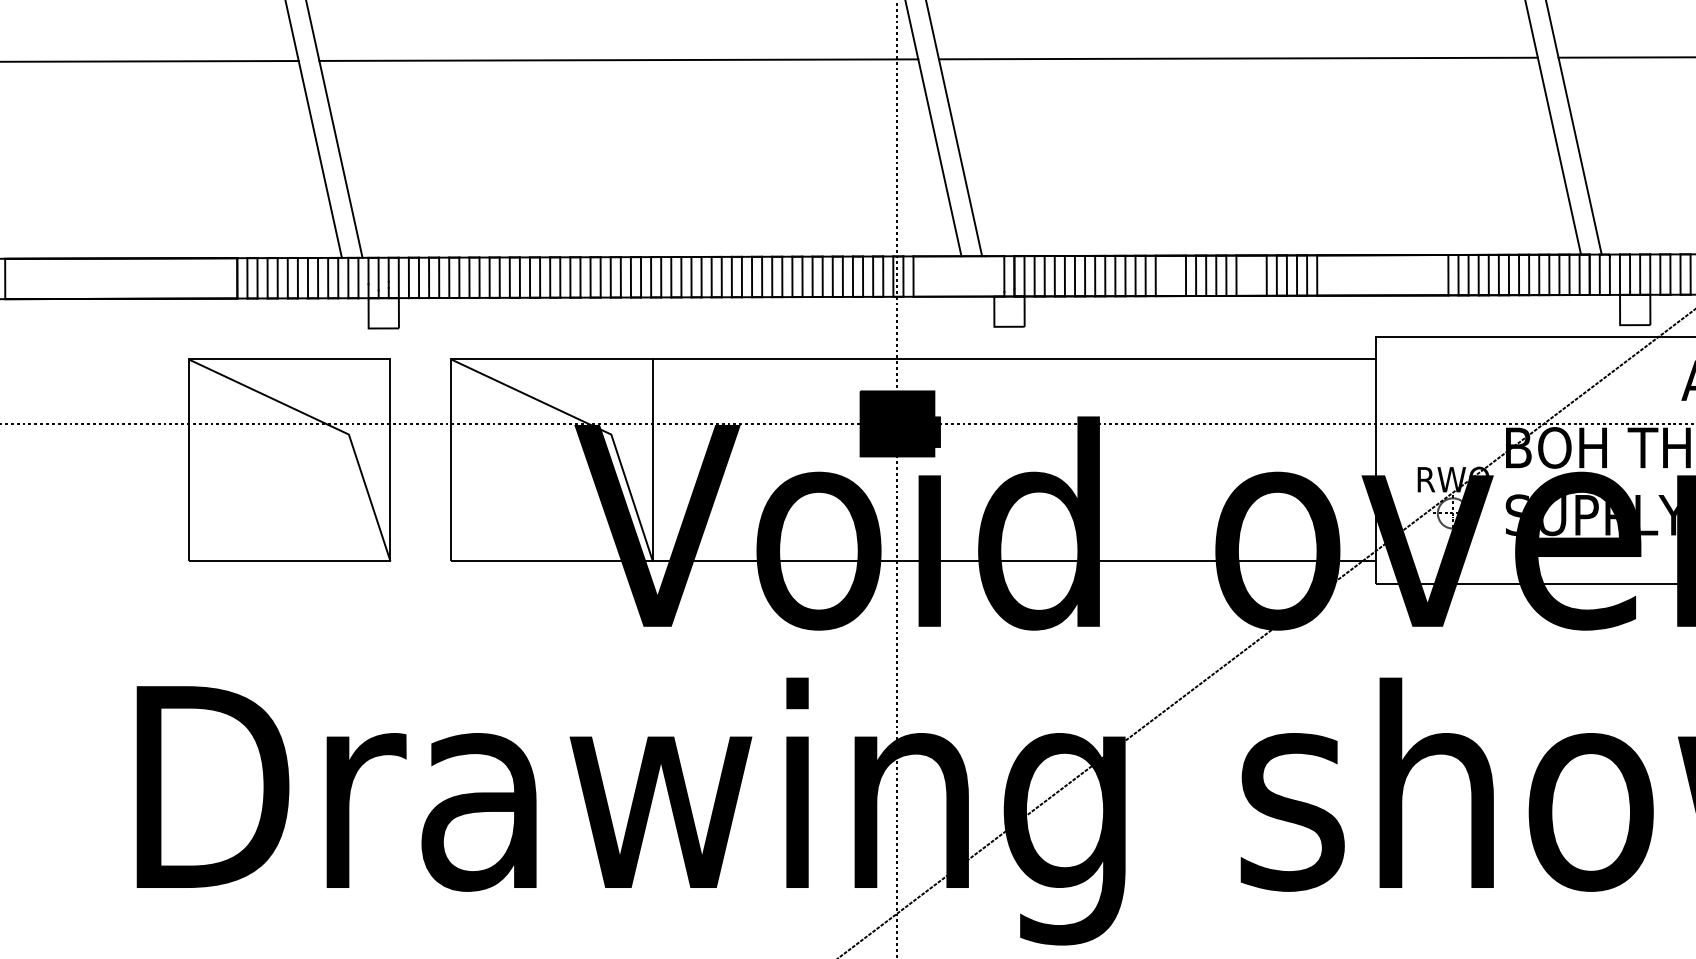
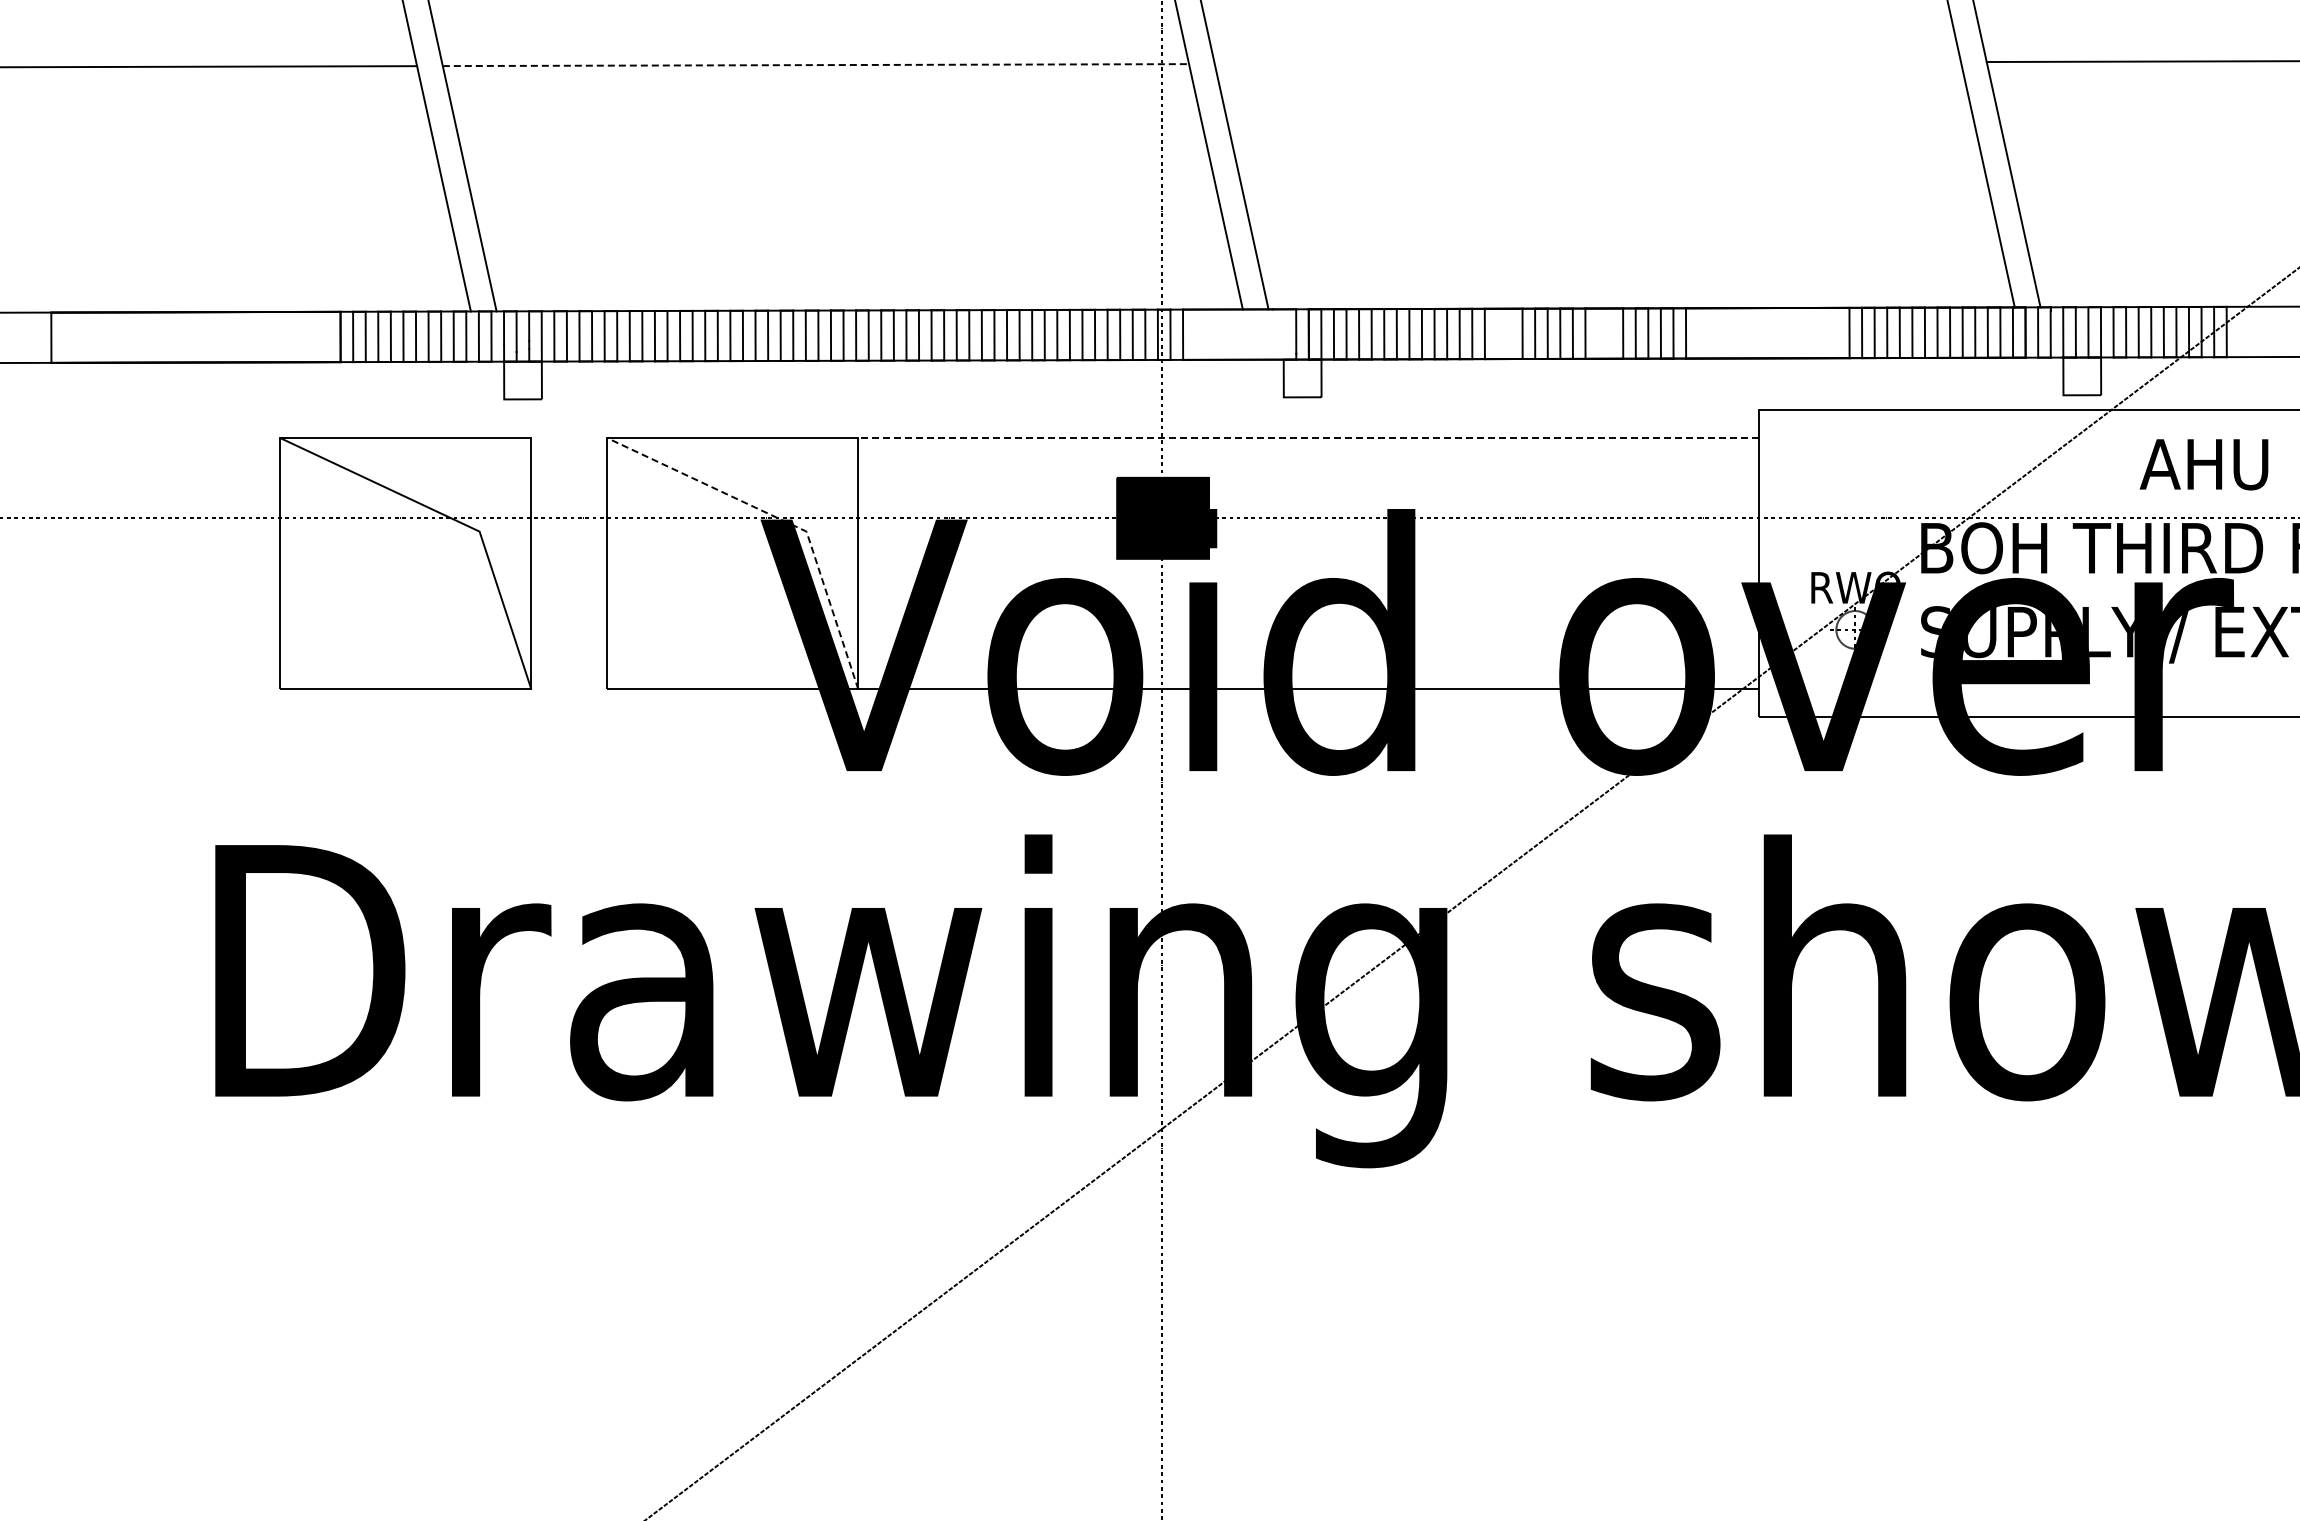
line: (1238, 58) -> (1587, 63), removed
line: (619, 60) -> (816, 65), solid -> dashed
line: (1014, 359) -> (1308, 437), solid -> dashed
line: (592, 425) -> (782, 520), solid -> dashed

